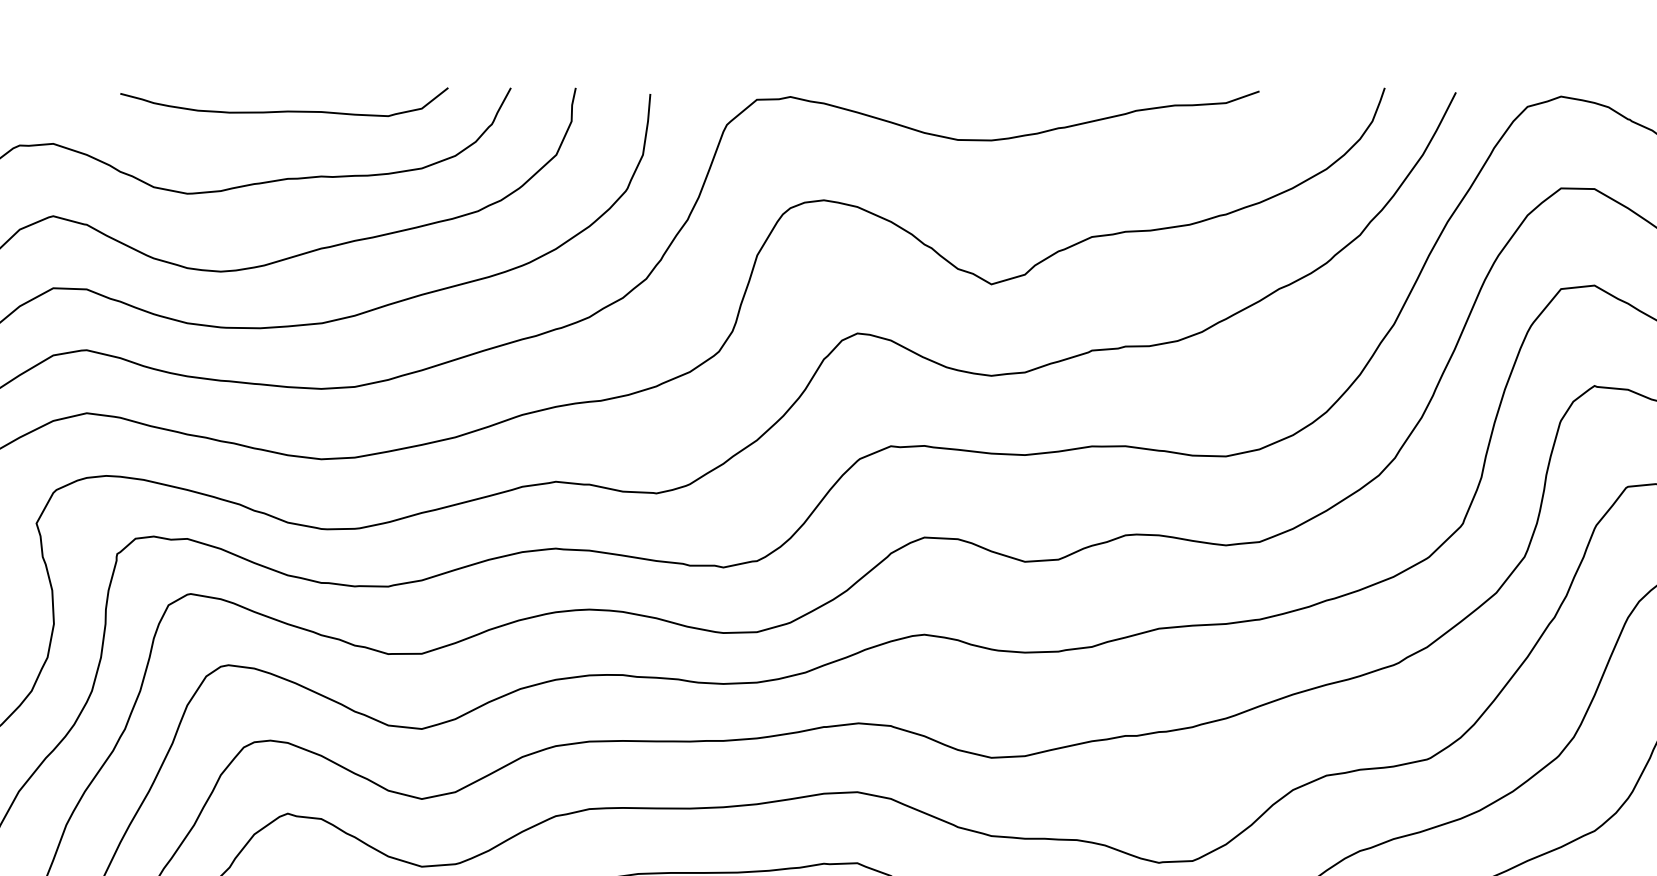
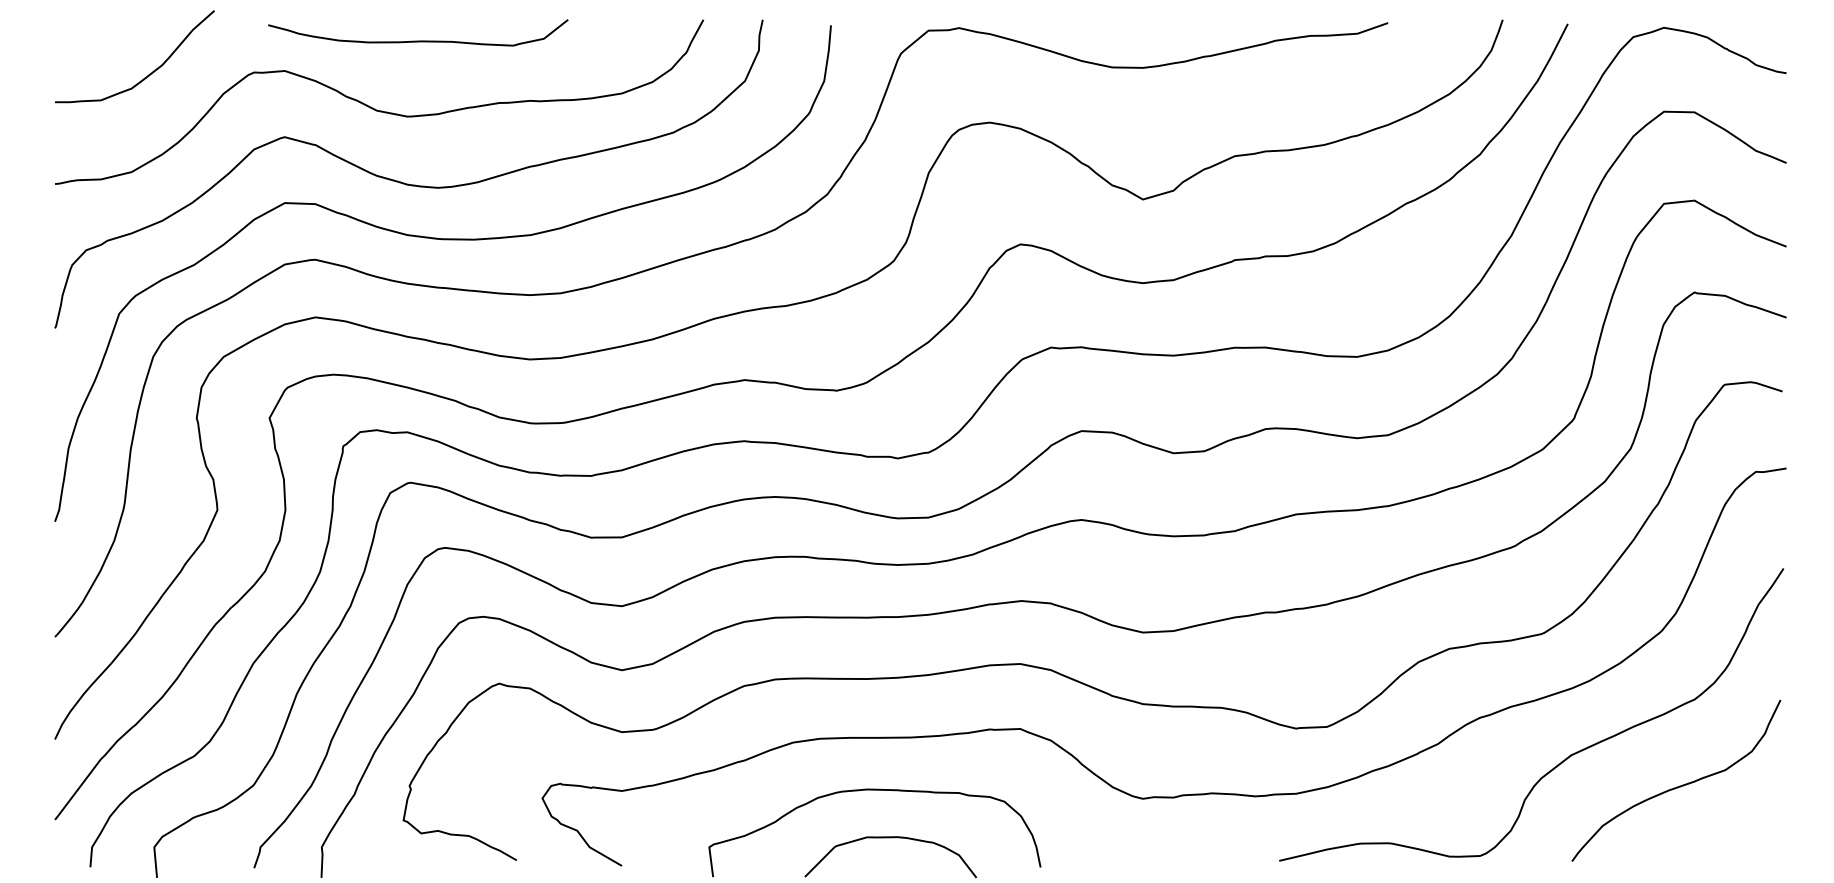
curve: (284, 110) -> (418, 40), moved

